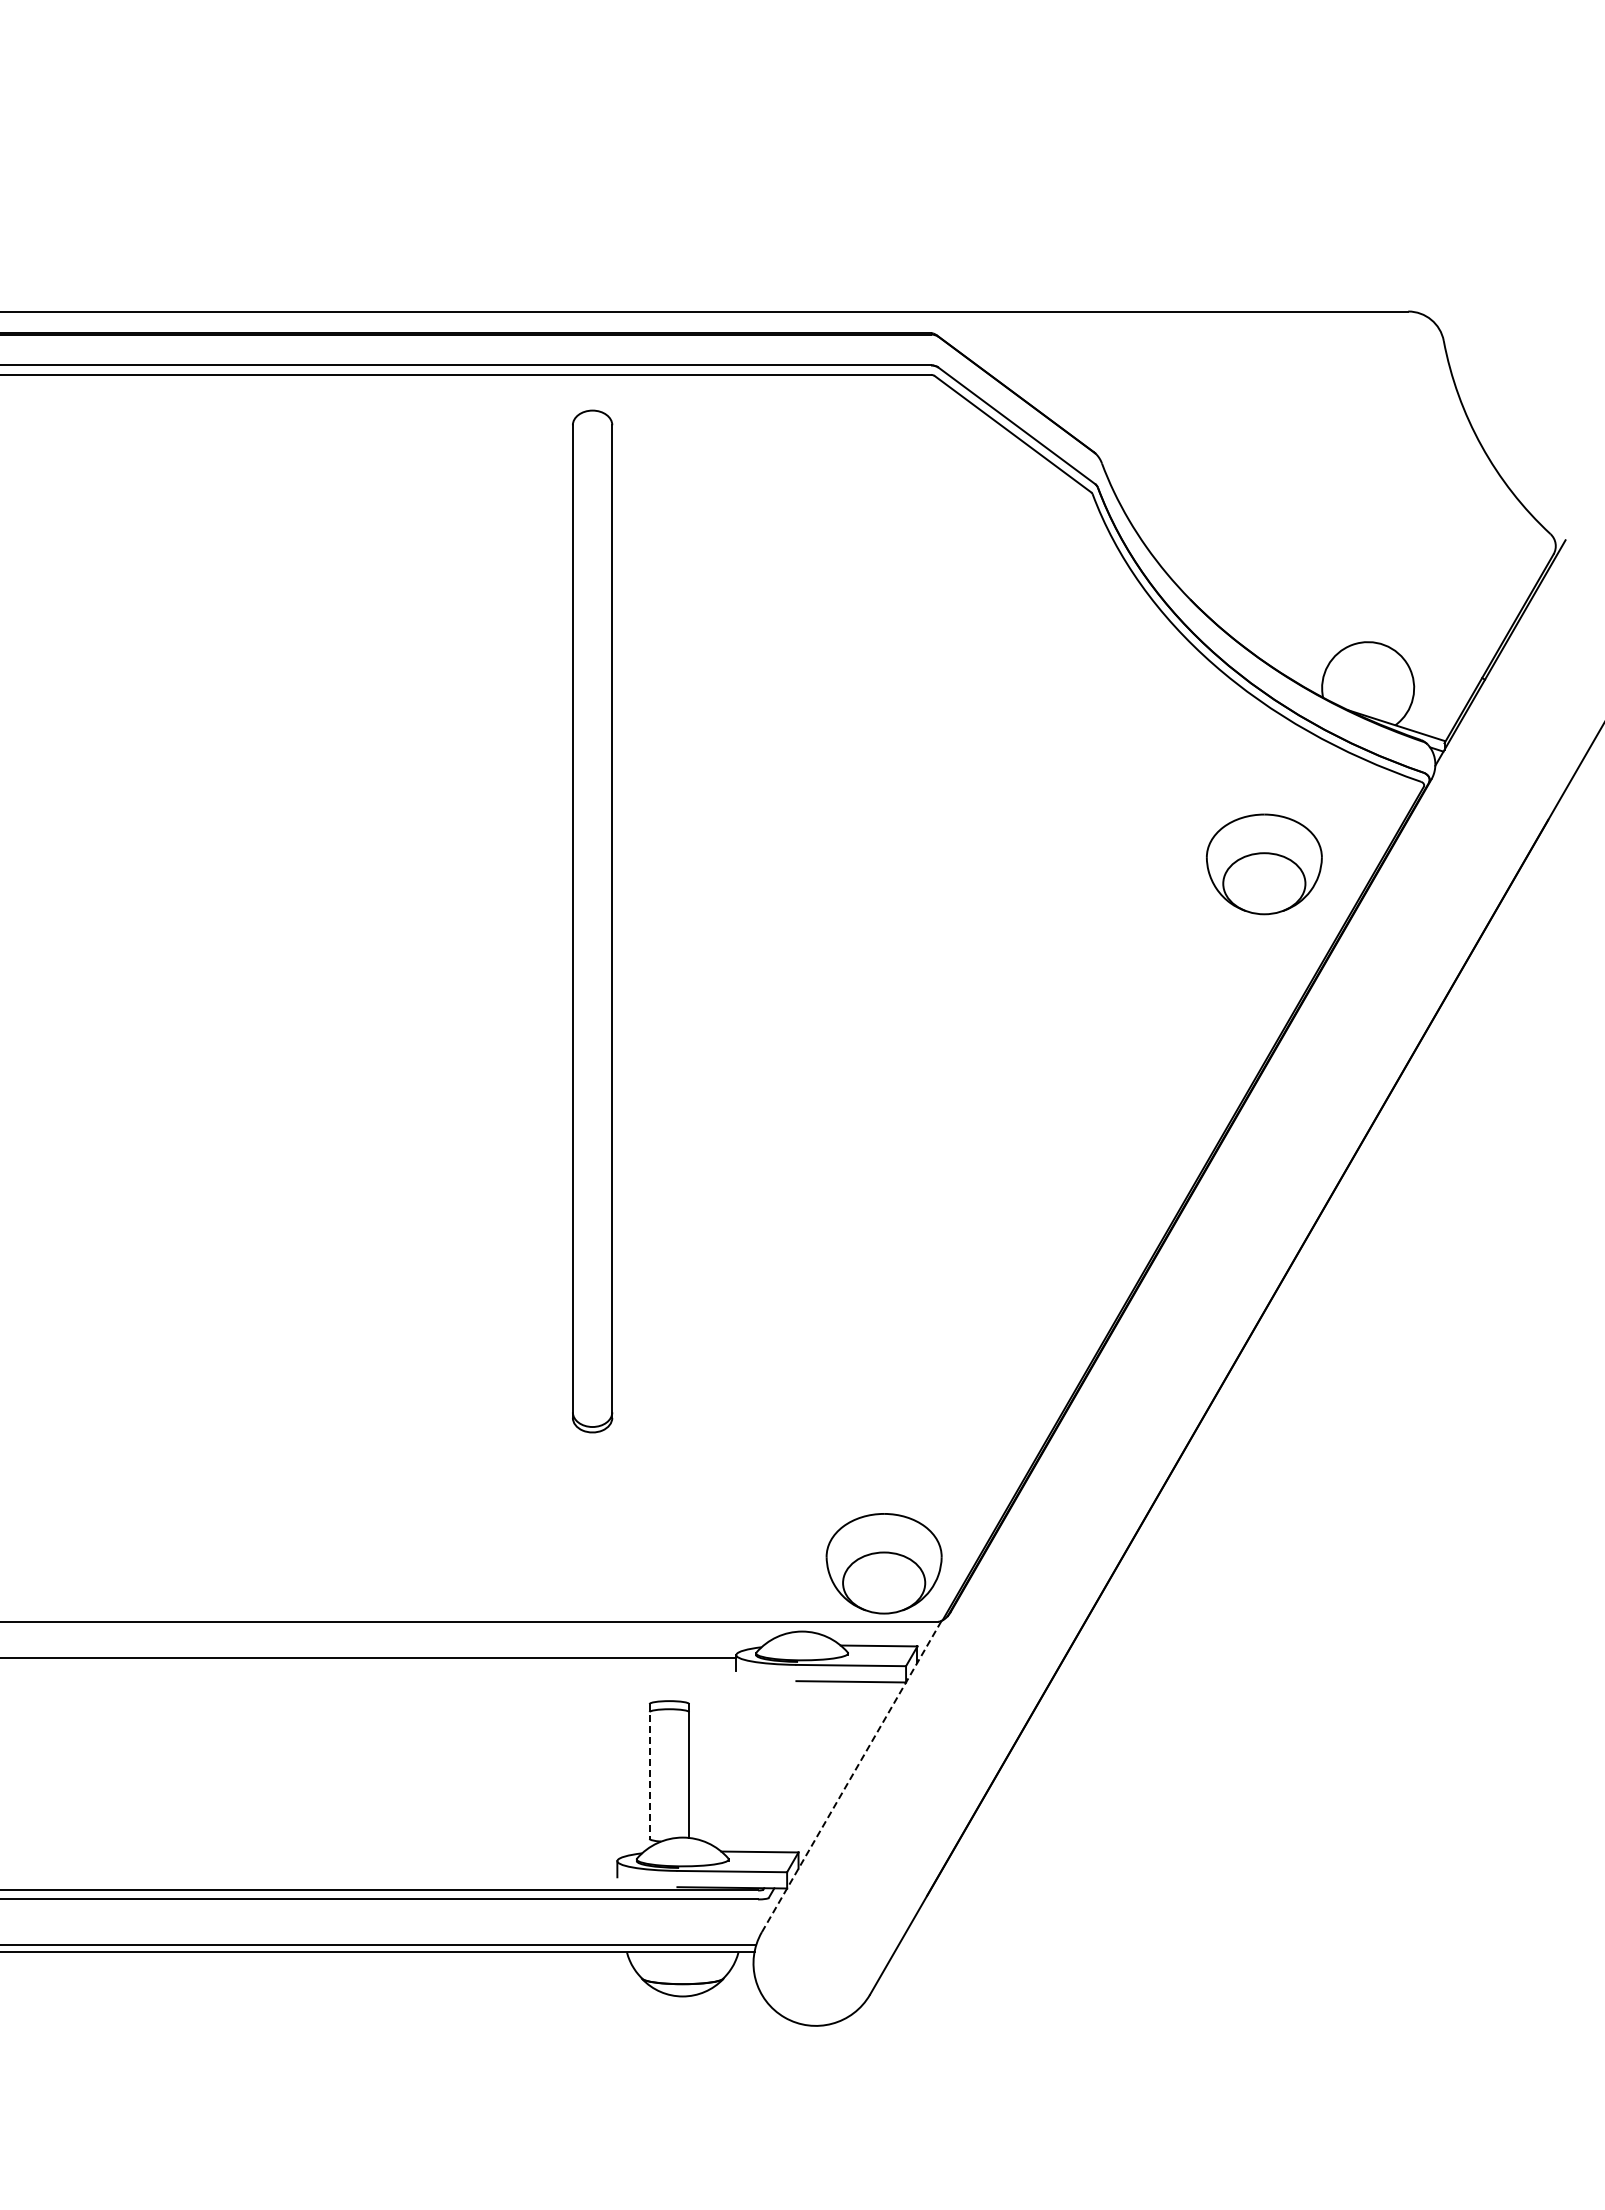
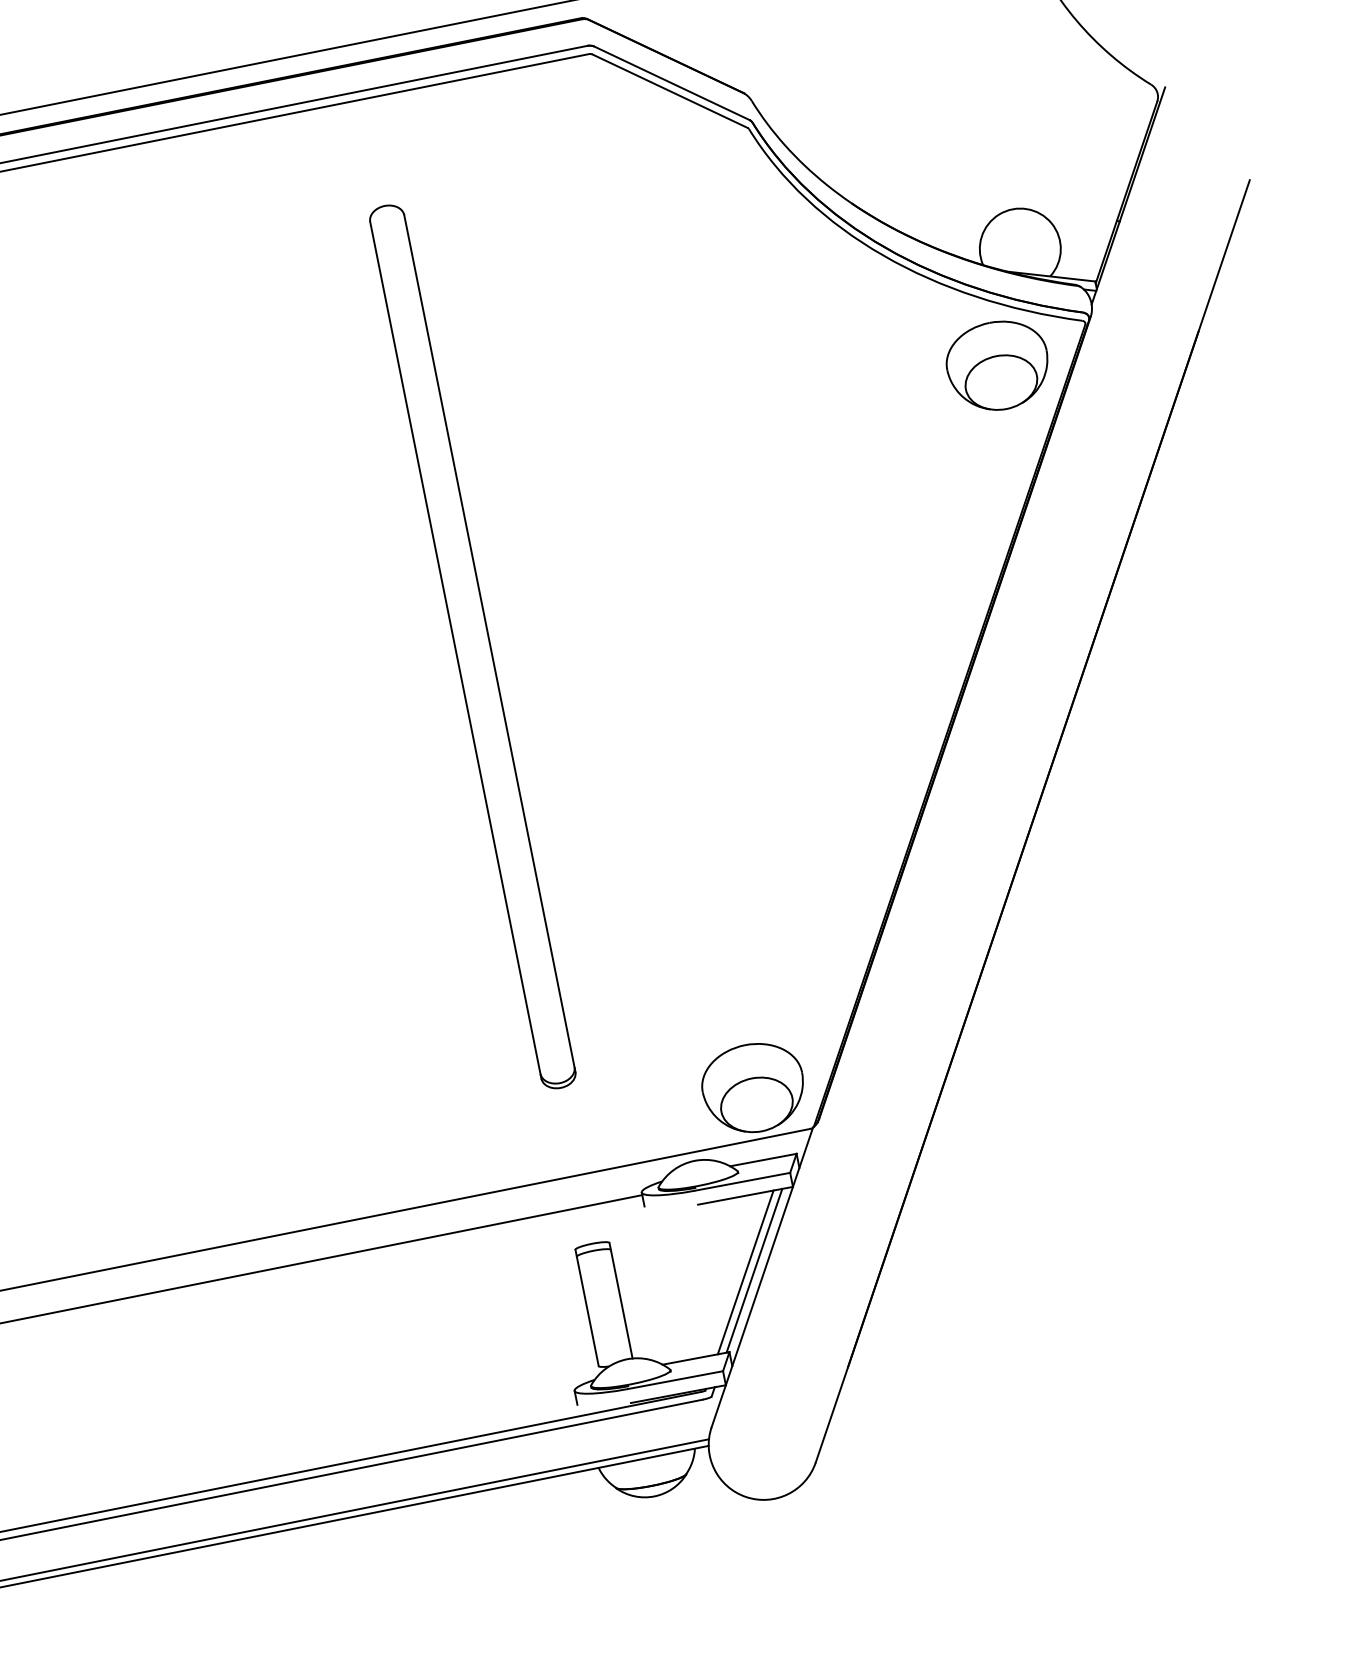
part: (1264, 864) -> (998, 366), moved
part: (592, 921) -> (472, 646), moved
line: (834, 1767) -> (745, 1272), added
line: (844, 1767) -> (754, 1270), added
line: (649, 1771) -> (586, 1307), dashed -> solid
line: (851, 1776) -> (762, 1277), dashed -> solid

